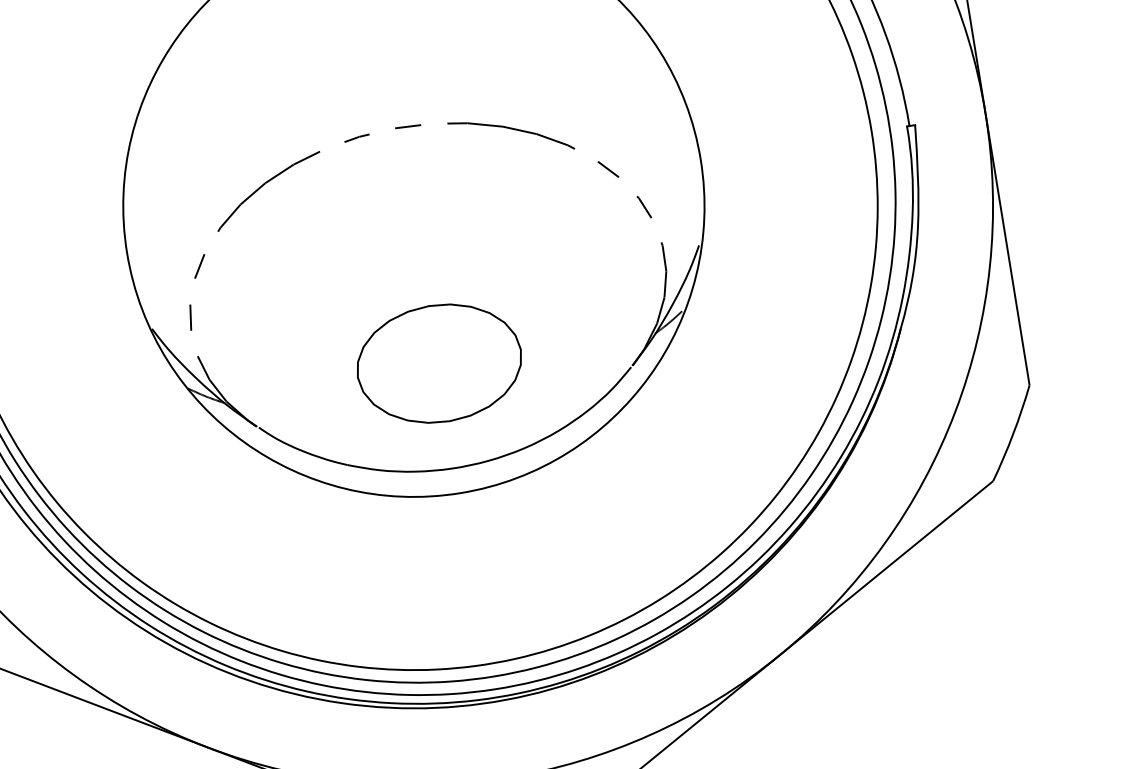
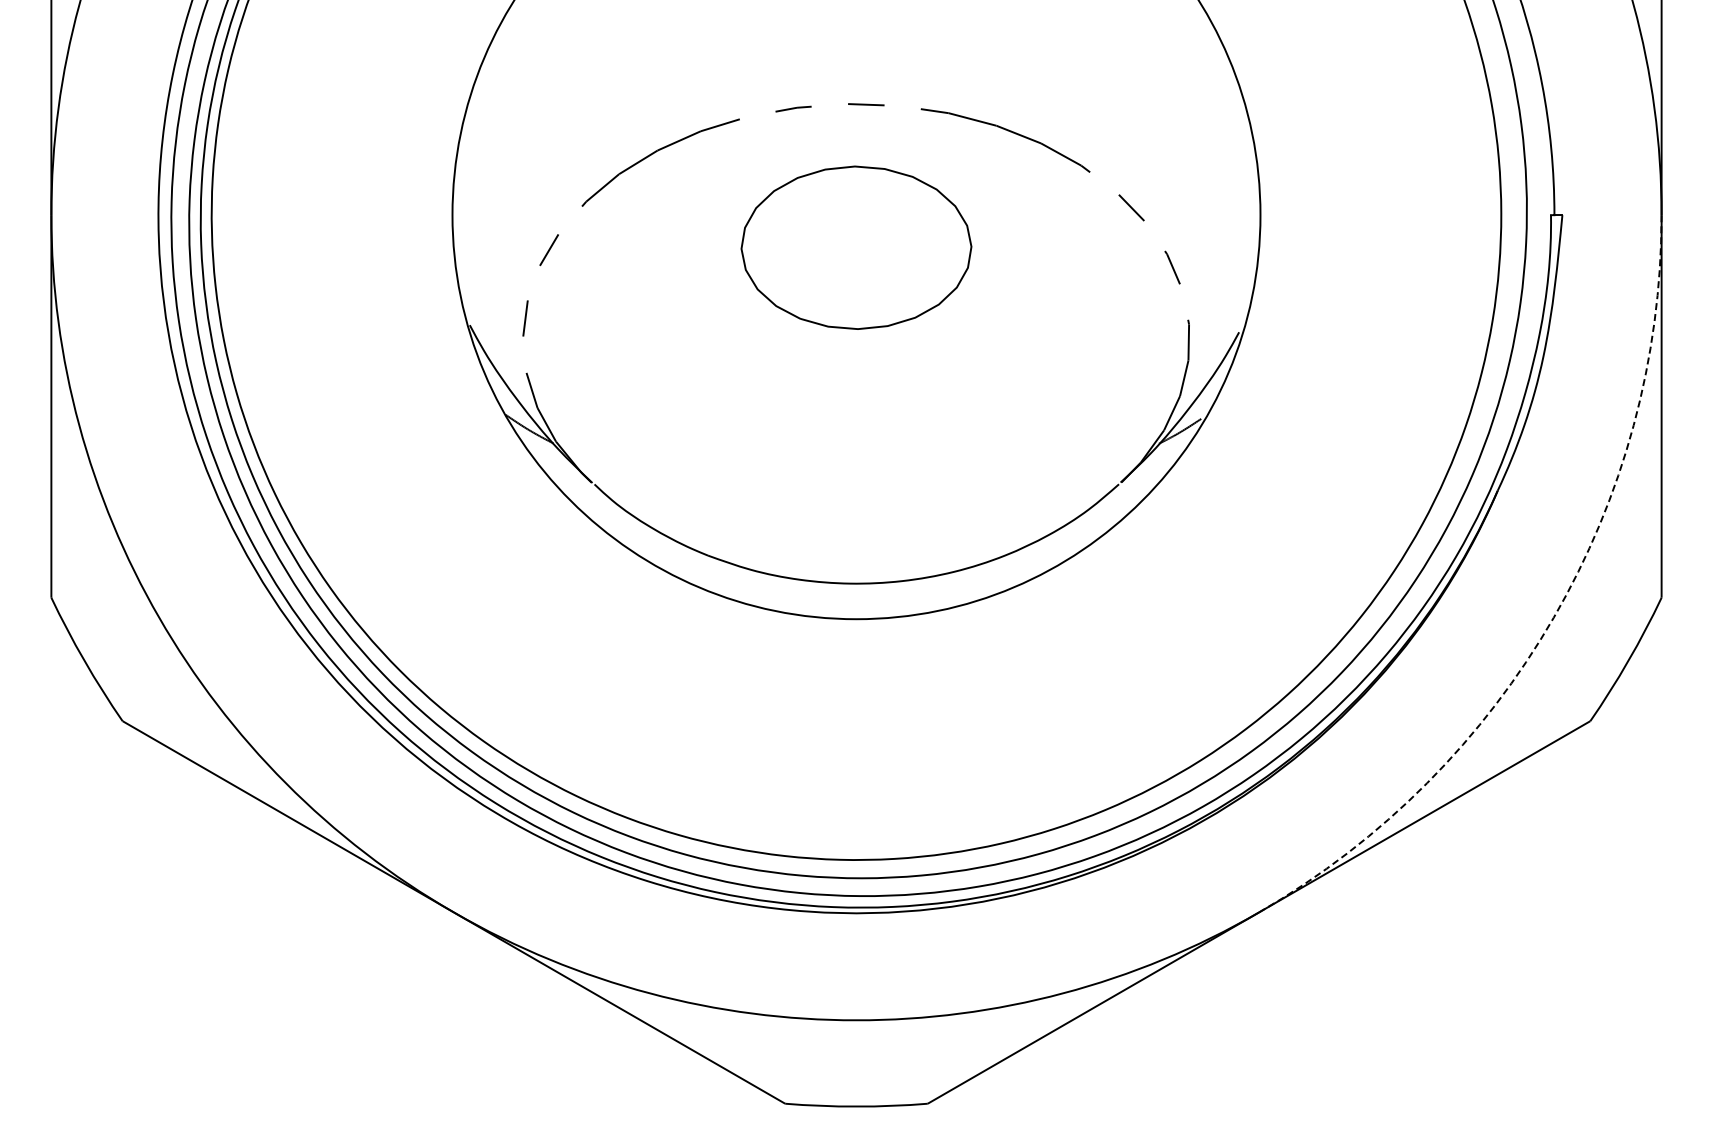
part: (439, 363) -> (856, 247), moved
arc: (955, 411) -> (1553, 617), solid -> dashed

